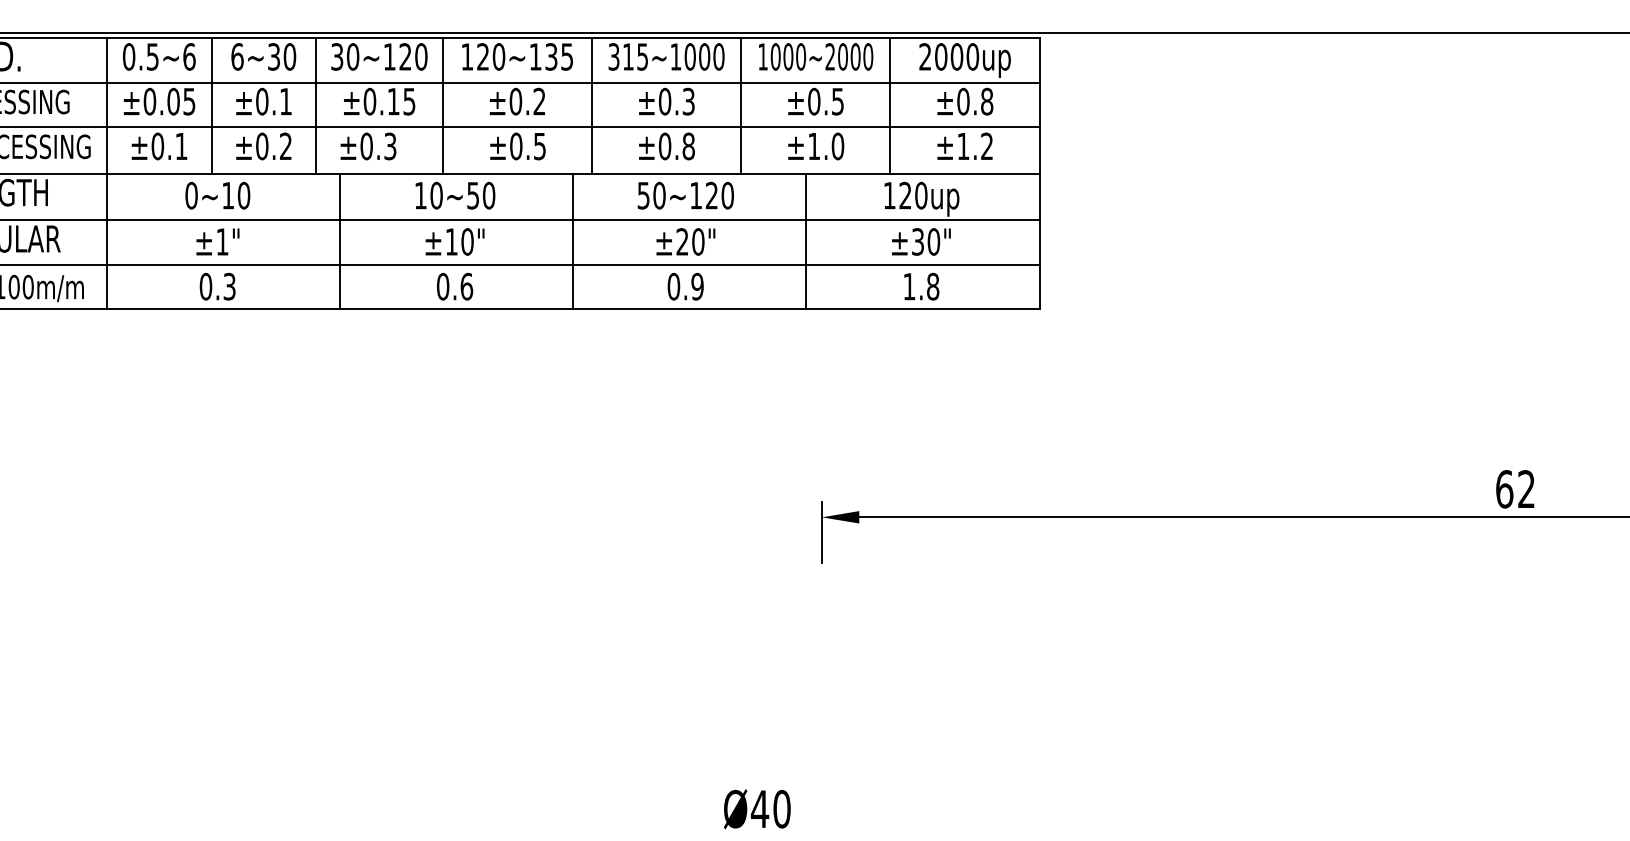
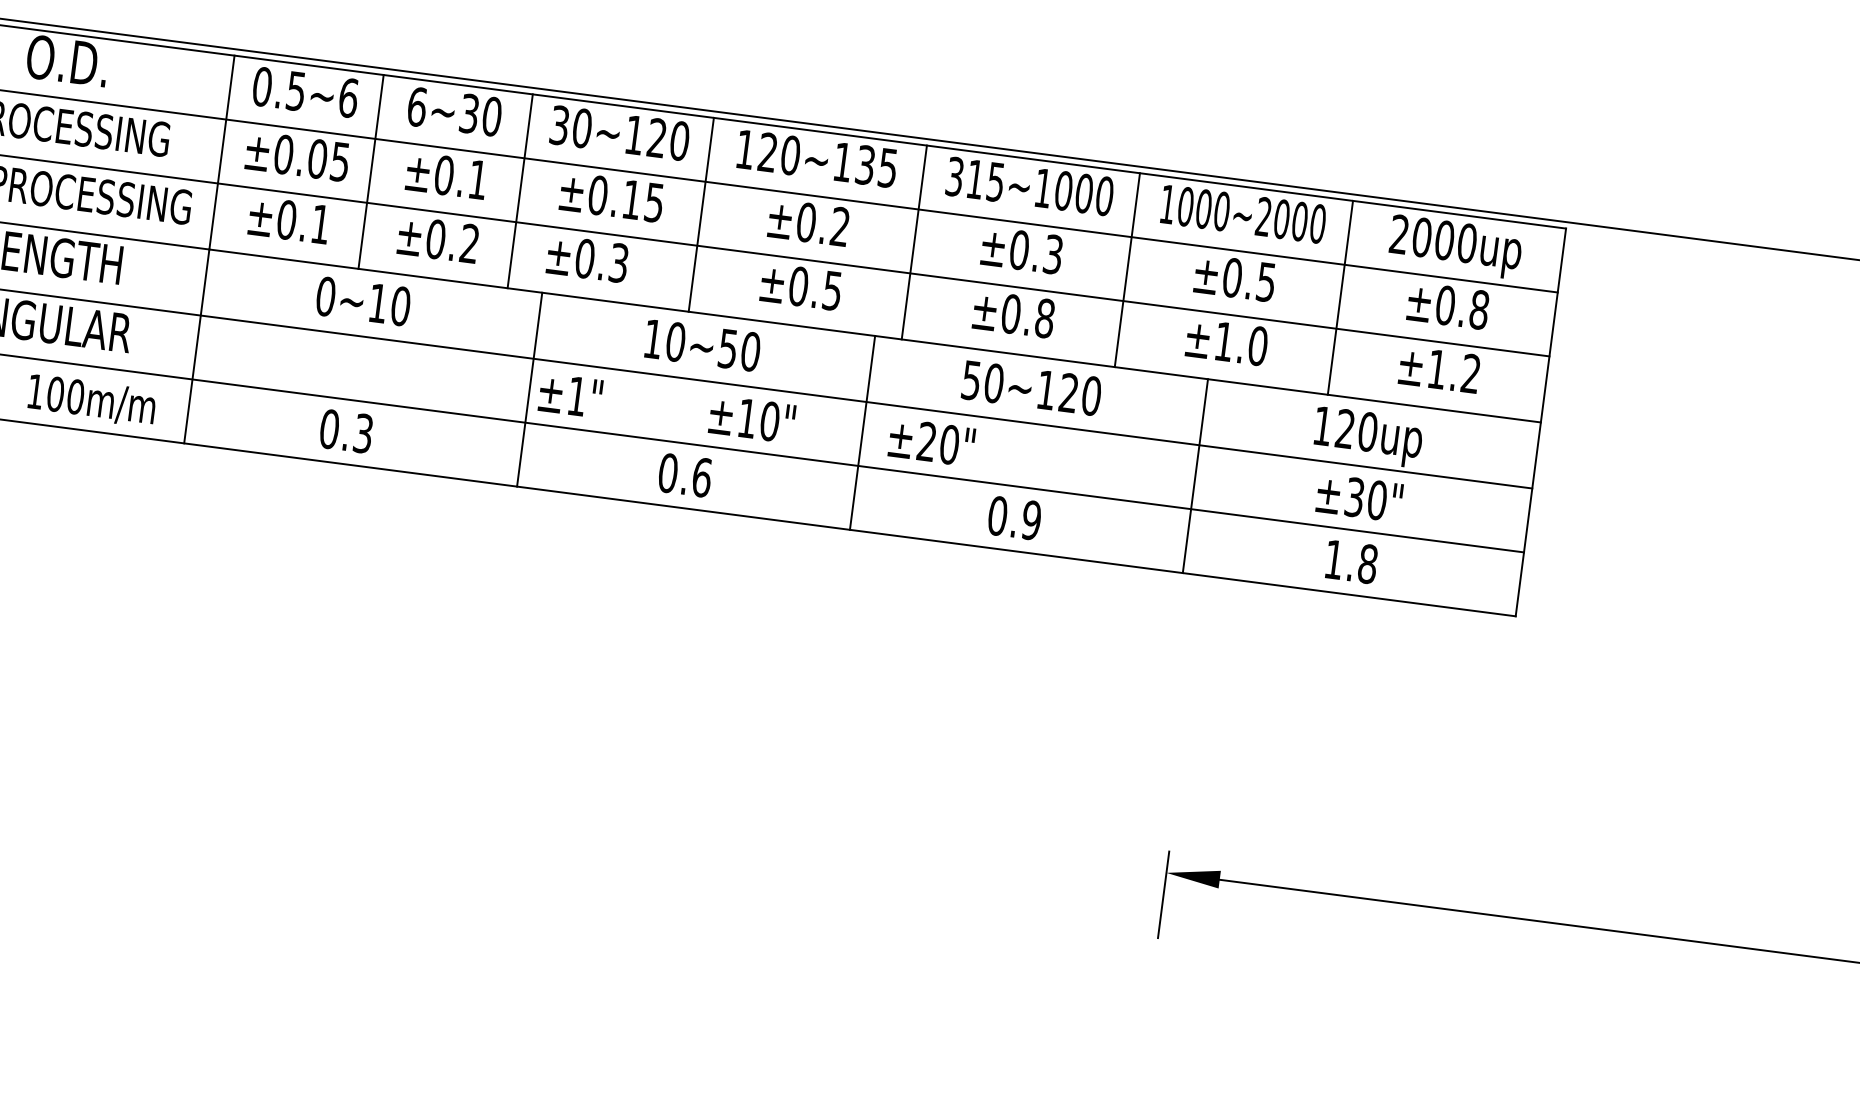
text: (217, 241) -> (570, 394), moved
text: (454, 241) -> (751, 418), moved
text: (685, 241) -> (931, 441), moved

